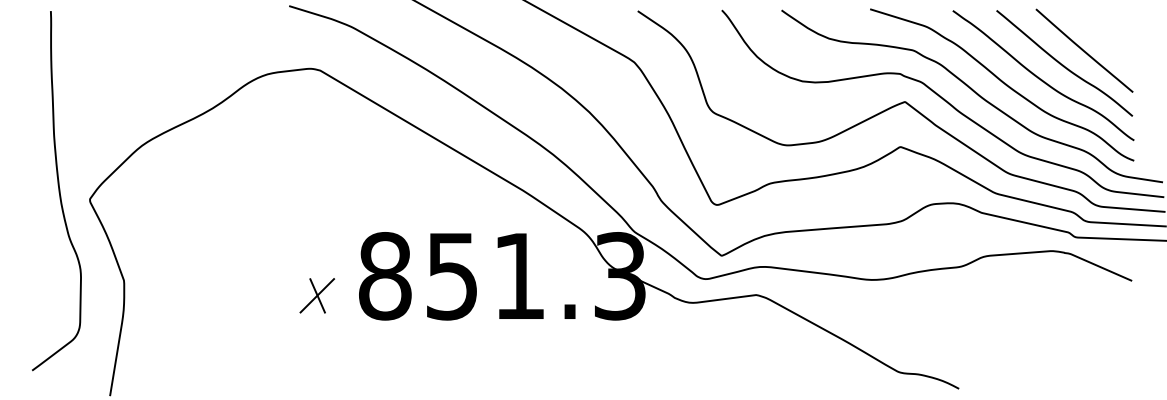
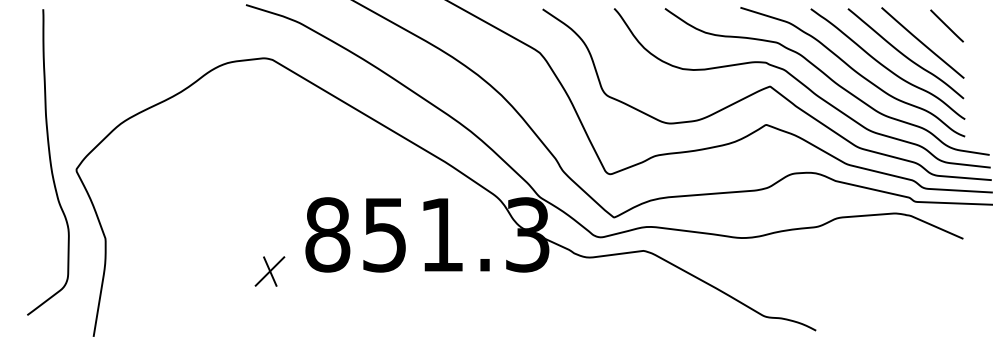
line: (1112, 30) -> (946, 25), added
part: (316, 295) -> (269, 271), moved

